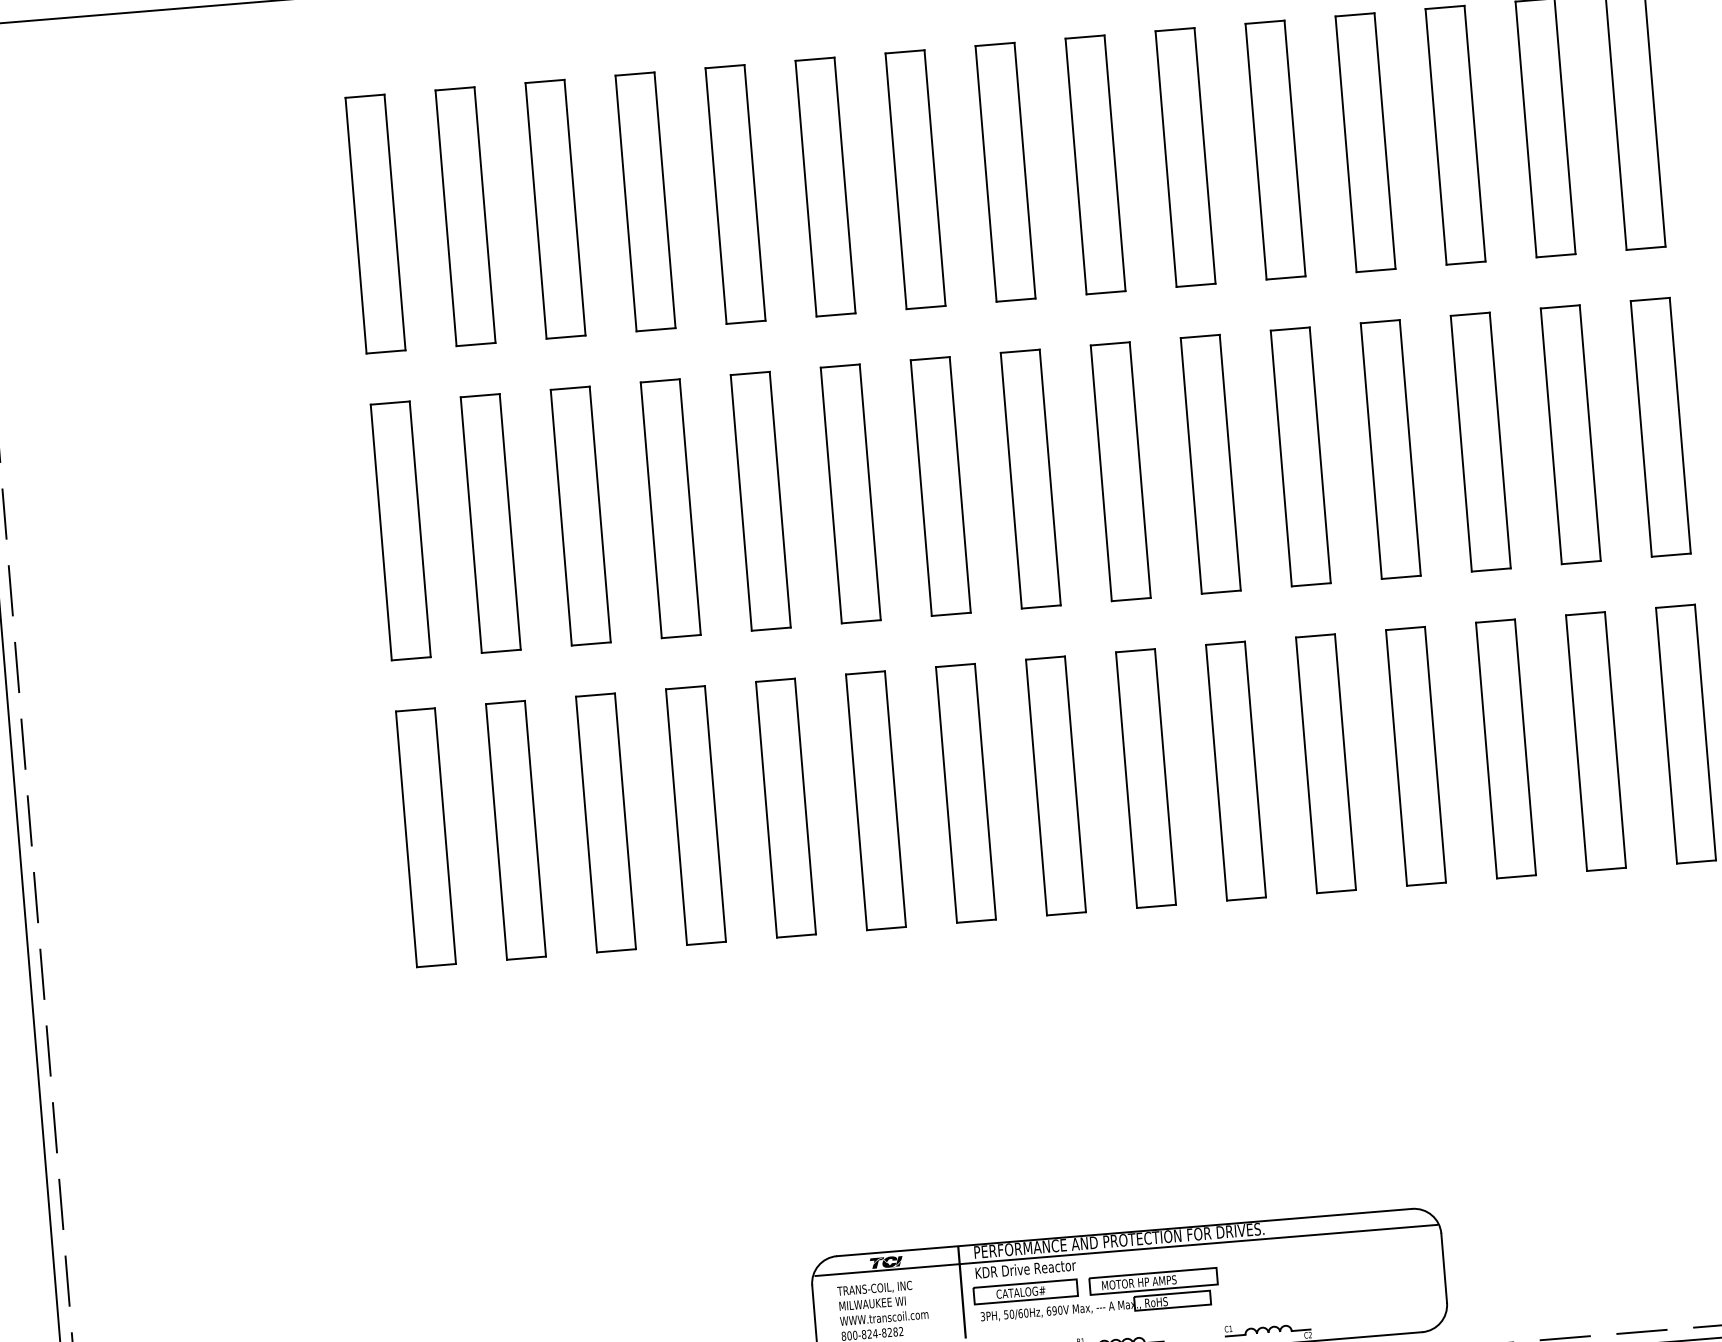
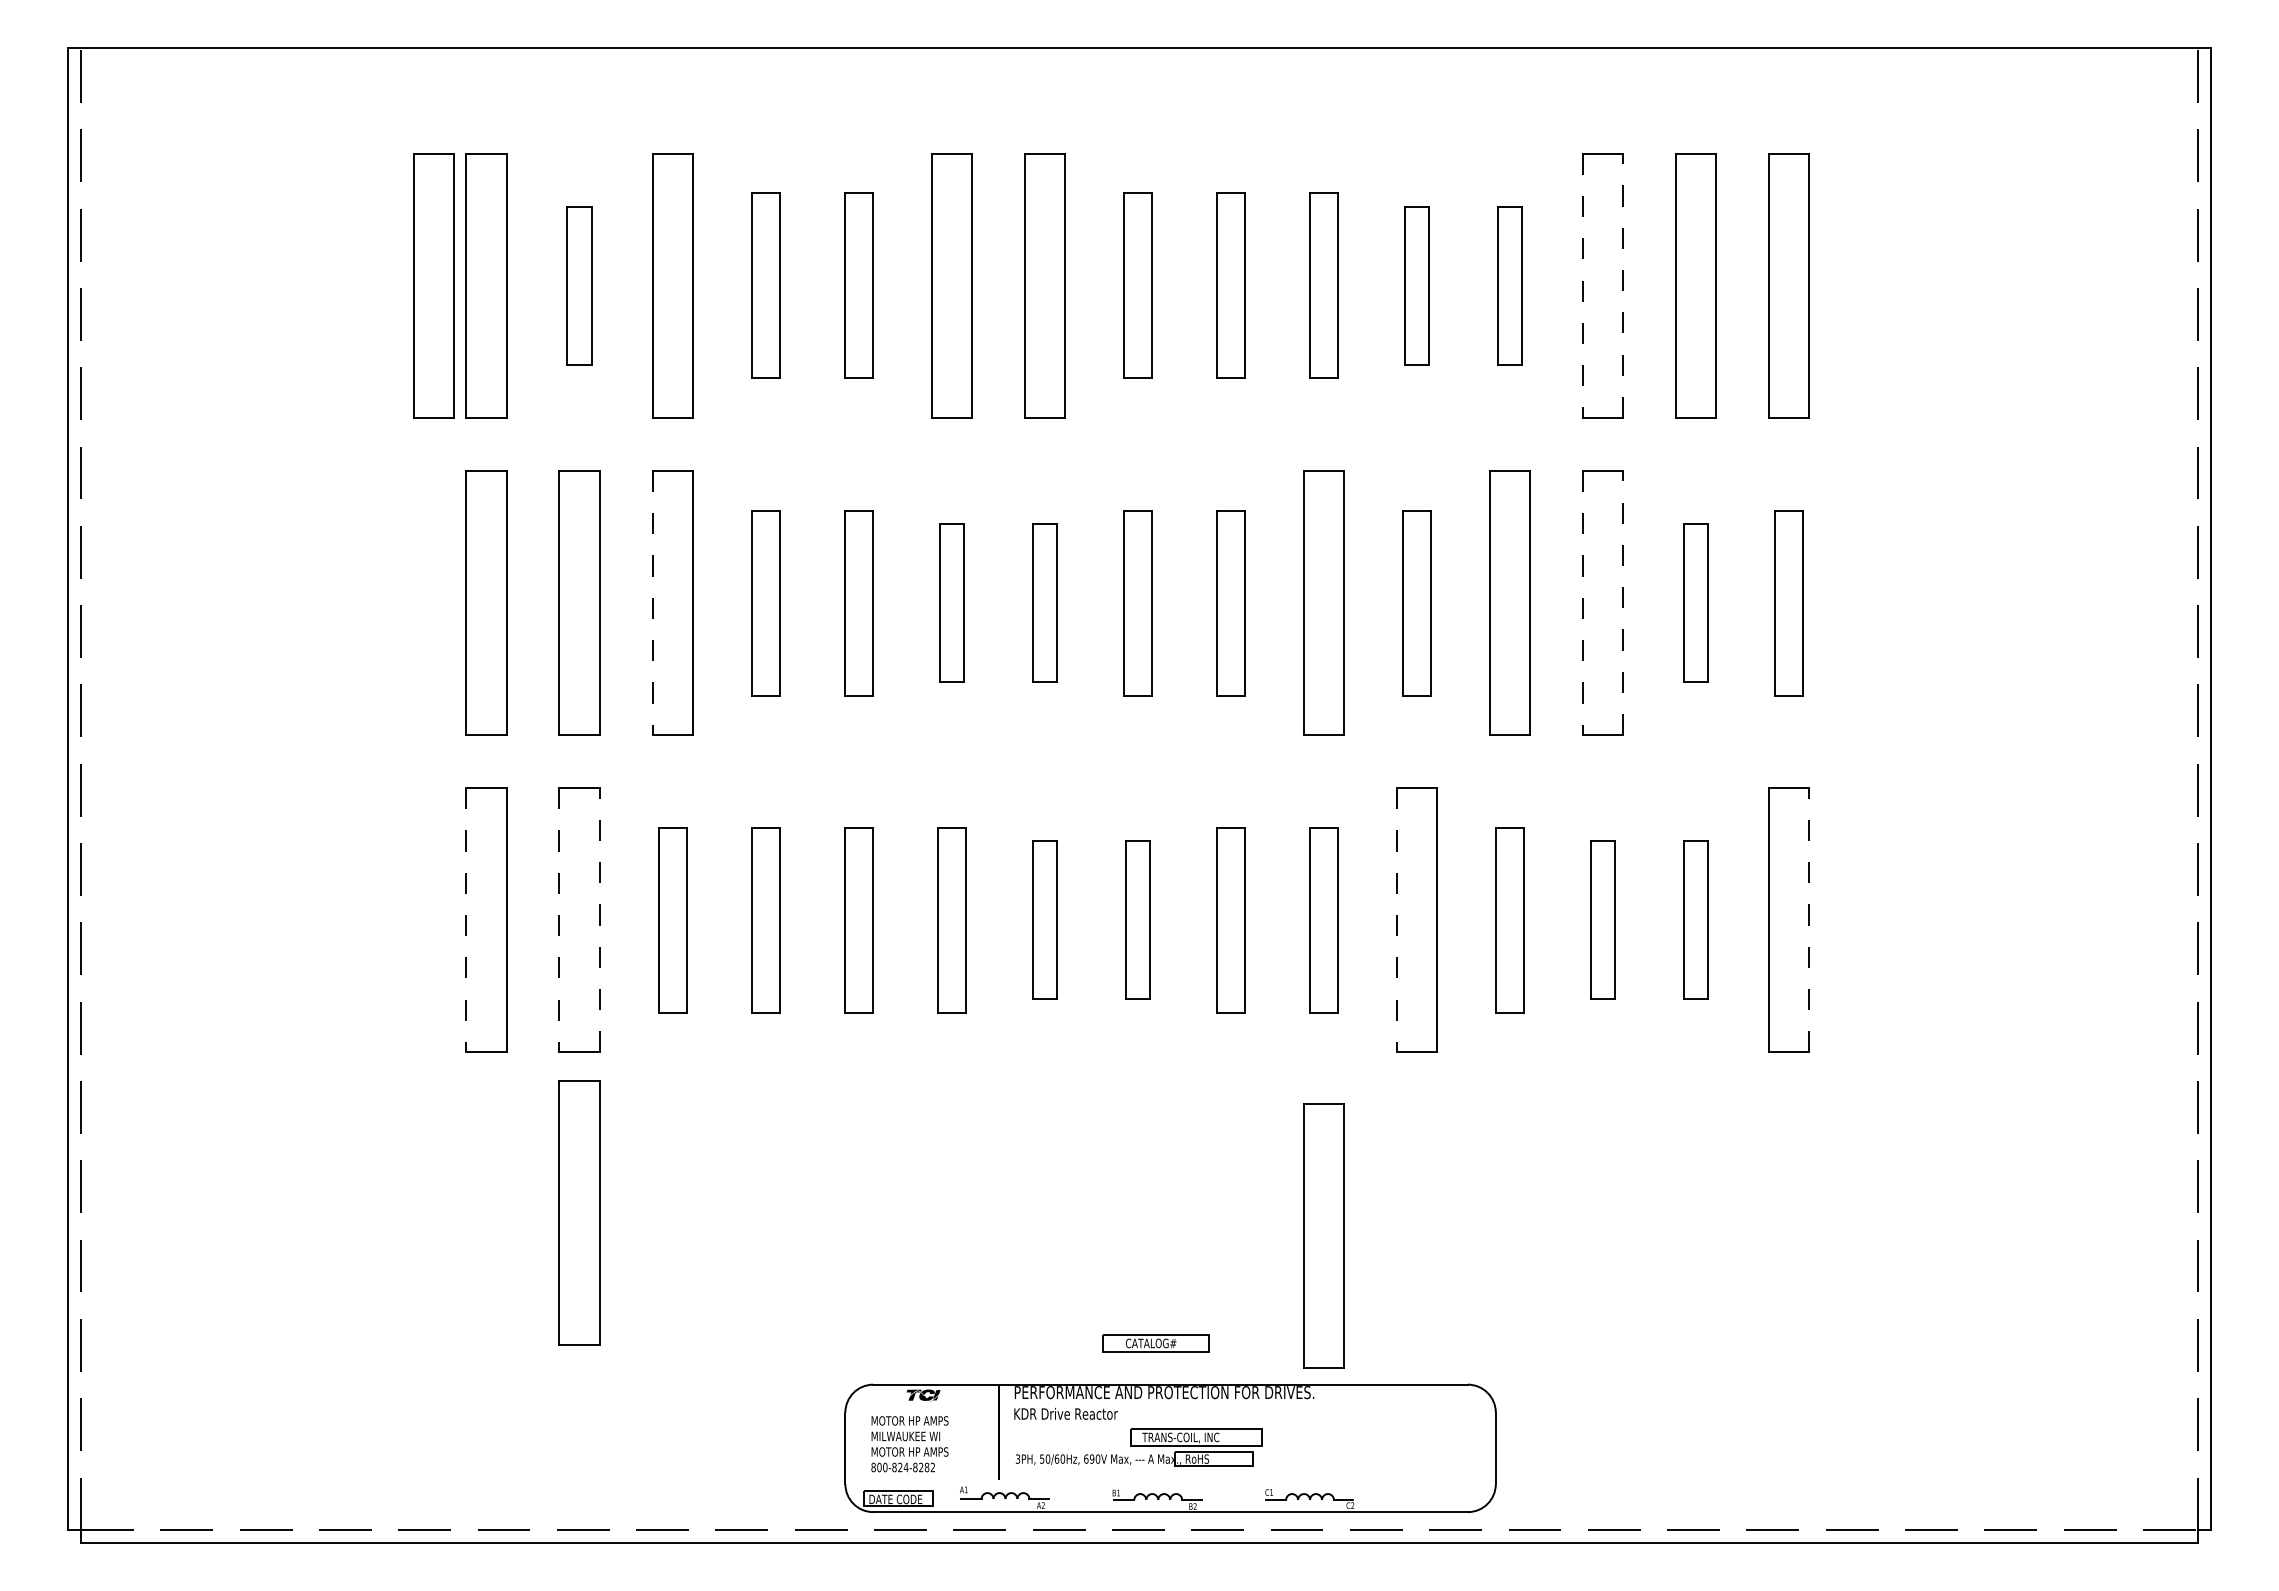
line: (1475, 133) -> (1623, 285), solid -> dashed
line: (1436, 137) -> (1583, 286), solid -> dashed
part: (1364, 142) -> (1509, 285), size x0.6
part: (1274, 149) -> (1416, 285), size x0.6
part: (1185, 157) -> (1323, 285), size x0.7
part: (1095, 164) -> (1230, 285), size x0.7
part: (1005, 172) -> (1137, 285), size x0.7
part: (735, 194) -> (858, 285), size x0.7
part: (645, 201) -> (765, 285), size x0.7
part: (465, 216) -> (579, 285), size x0.6
part: (324, 228) -> (433, 285), added
part: (1660, 426) -> (1788, 602), size x0.7
part: (1570, 434) -> (1695, 602), size x0.6
line: (1500, 439) -> (1623, 602), solid -> dashed
line: (1461, 444) -> (1583, 603), solid -> dashed
part: (1300, 456) -> (1416, 602), size x0.7
part: (1120, 471) -> (1230, 602), size x0.7
part: (1030, 478) -> (1137, 602), size x0.7
part: (940, 486) -> (1044, 602), size x0.6
part: (850, 493) -> (951, 602), size x0.6
part: (760, 500) -> (858, 602), size x0.7
part: (670, 508) -> (765, 602), size x0.7
line: (561, 518) -> (652, 603), solid -> dashed
line: (1705, 731) -> (1809, 919), solid -> dashed
part: (1595, 740) -> (1695, 919), size x0.6
part: (1505, 748) -> (1602, 919), size x0.6
part: (1415, 755) -> (1509, 919), size x0.7
line: (1306, 765) -> (1396, 920), solid -> dashed
part: (1235, 770) -> (1323, 919), size x0.7
part: (1145, 777) -> (1230, 919), size x0.7
part: (1055, 785) -> (1137, 919), size x0.6
part: (965, 792) -> (1044, 919), size x0.6
part: (875, 800) -> (951, 919), size x0.7
part: (785, 807) -> (858, 919), size x0.7
part: (695, 814) -> (765, 919), size x0.7
part: (605, 822) -> (672, 919), size x0.7
line: (535, 828) -> (599, 919), solid -> dashed
line: (496, 832) -> (559, 920), solid -> dashed
line: (406, 839) -> (466, 920), solid -> dashed
part: (1260, 1076) -> (1323, 1235), added
part: (539, 1113) -> (579, 1212), added
line: (1125, 1250) -> (1170, 1403), removed
text: (1138, 1282) -> (1180, 1437), MOTOR HP AMPS -> TRANS-COIL, INC
text: (874, 1288) -> (909, 1421), TRANS-COIL, INC -> MOTOR HP AMPS
part: (1025, 1292) -> (1155, 1343), moved
text: (884, 1317) -> (916, 1451), WWW.transcoil.com -> MOTOR HP AMPS

